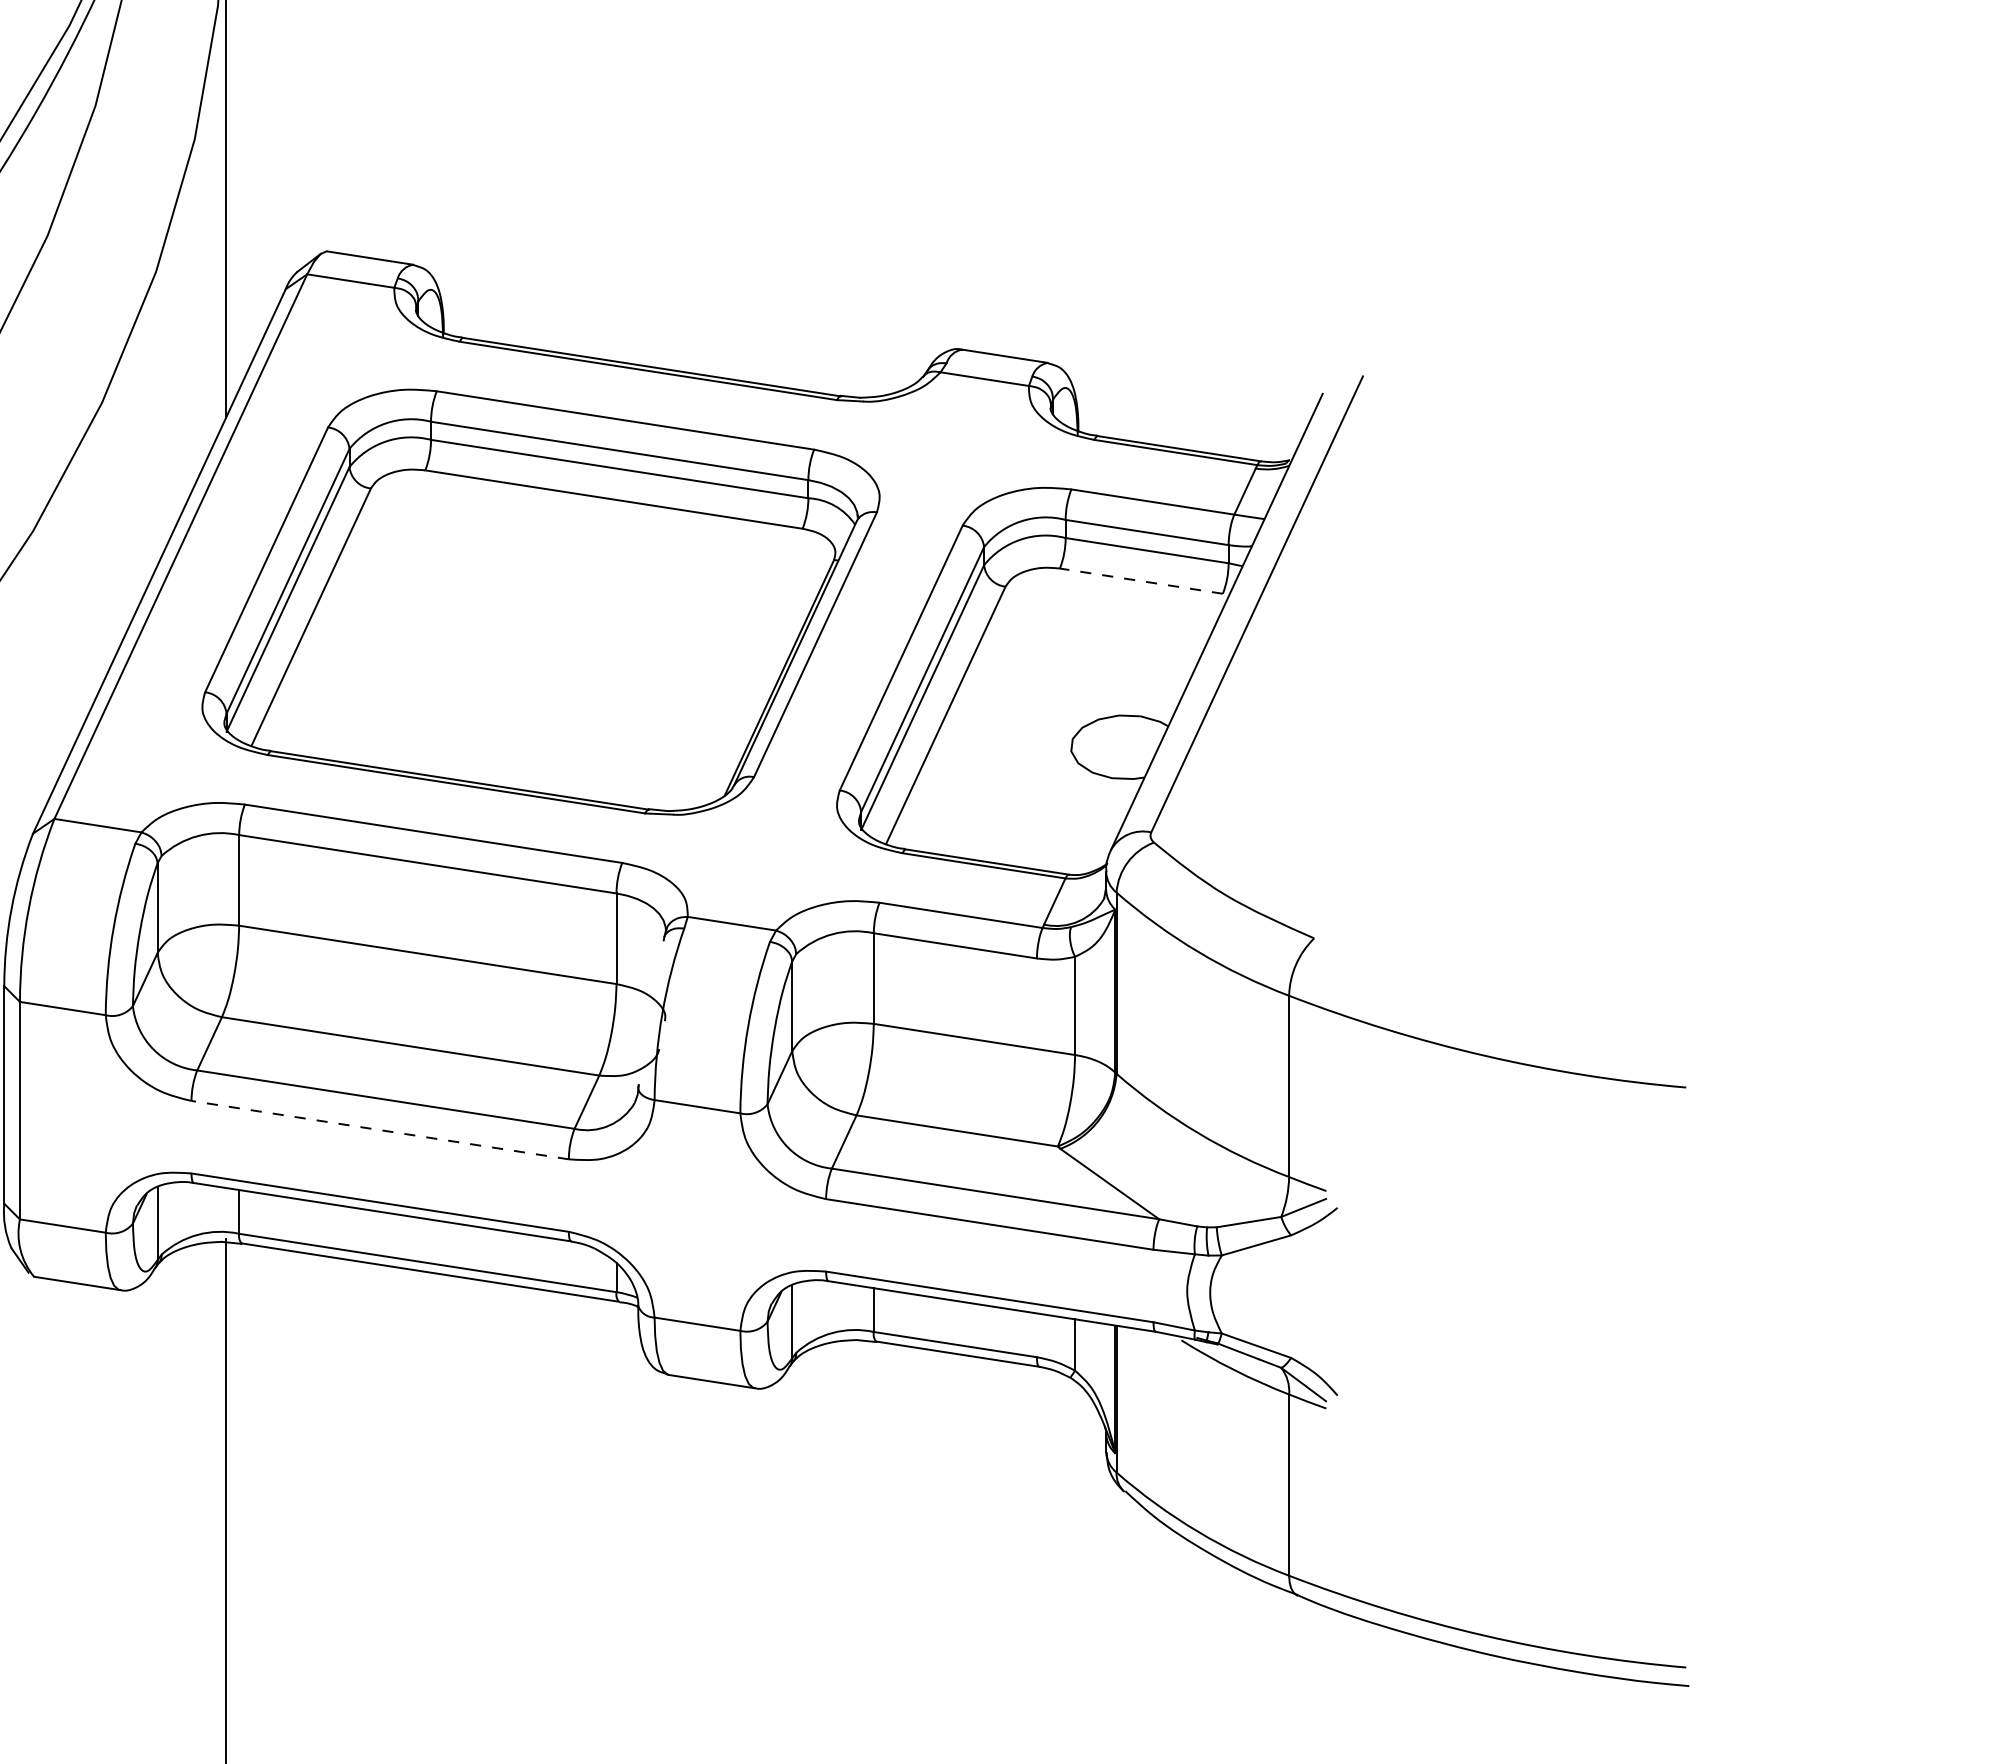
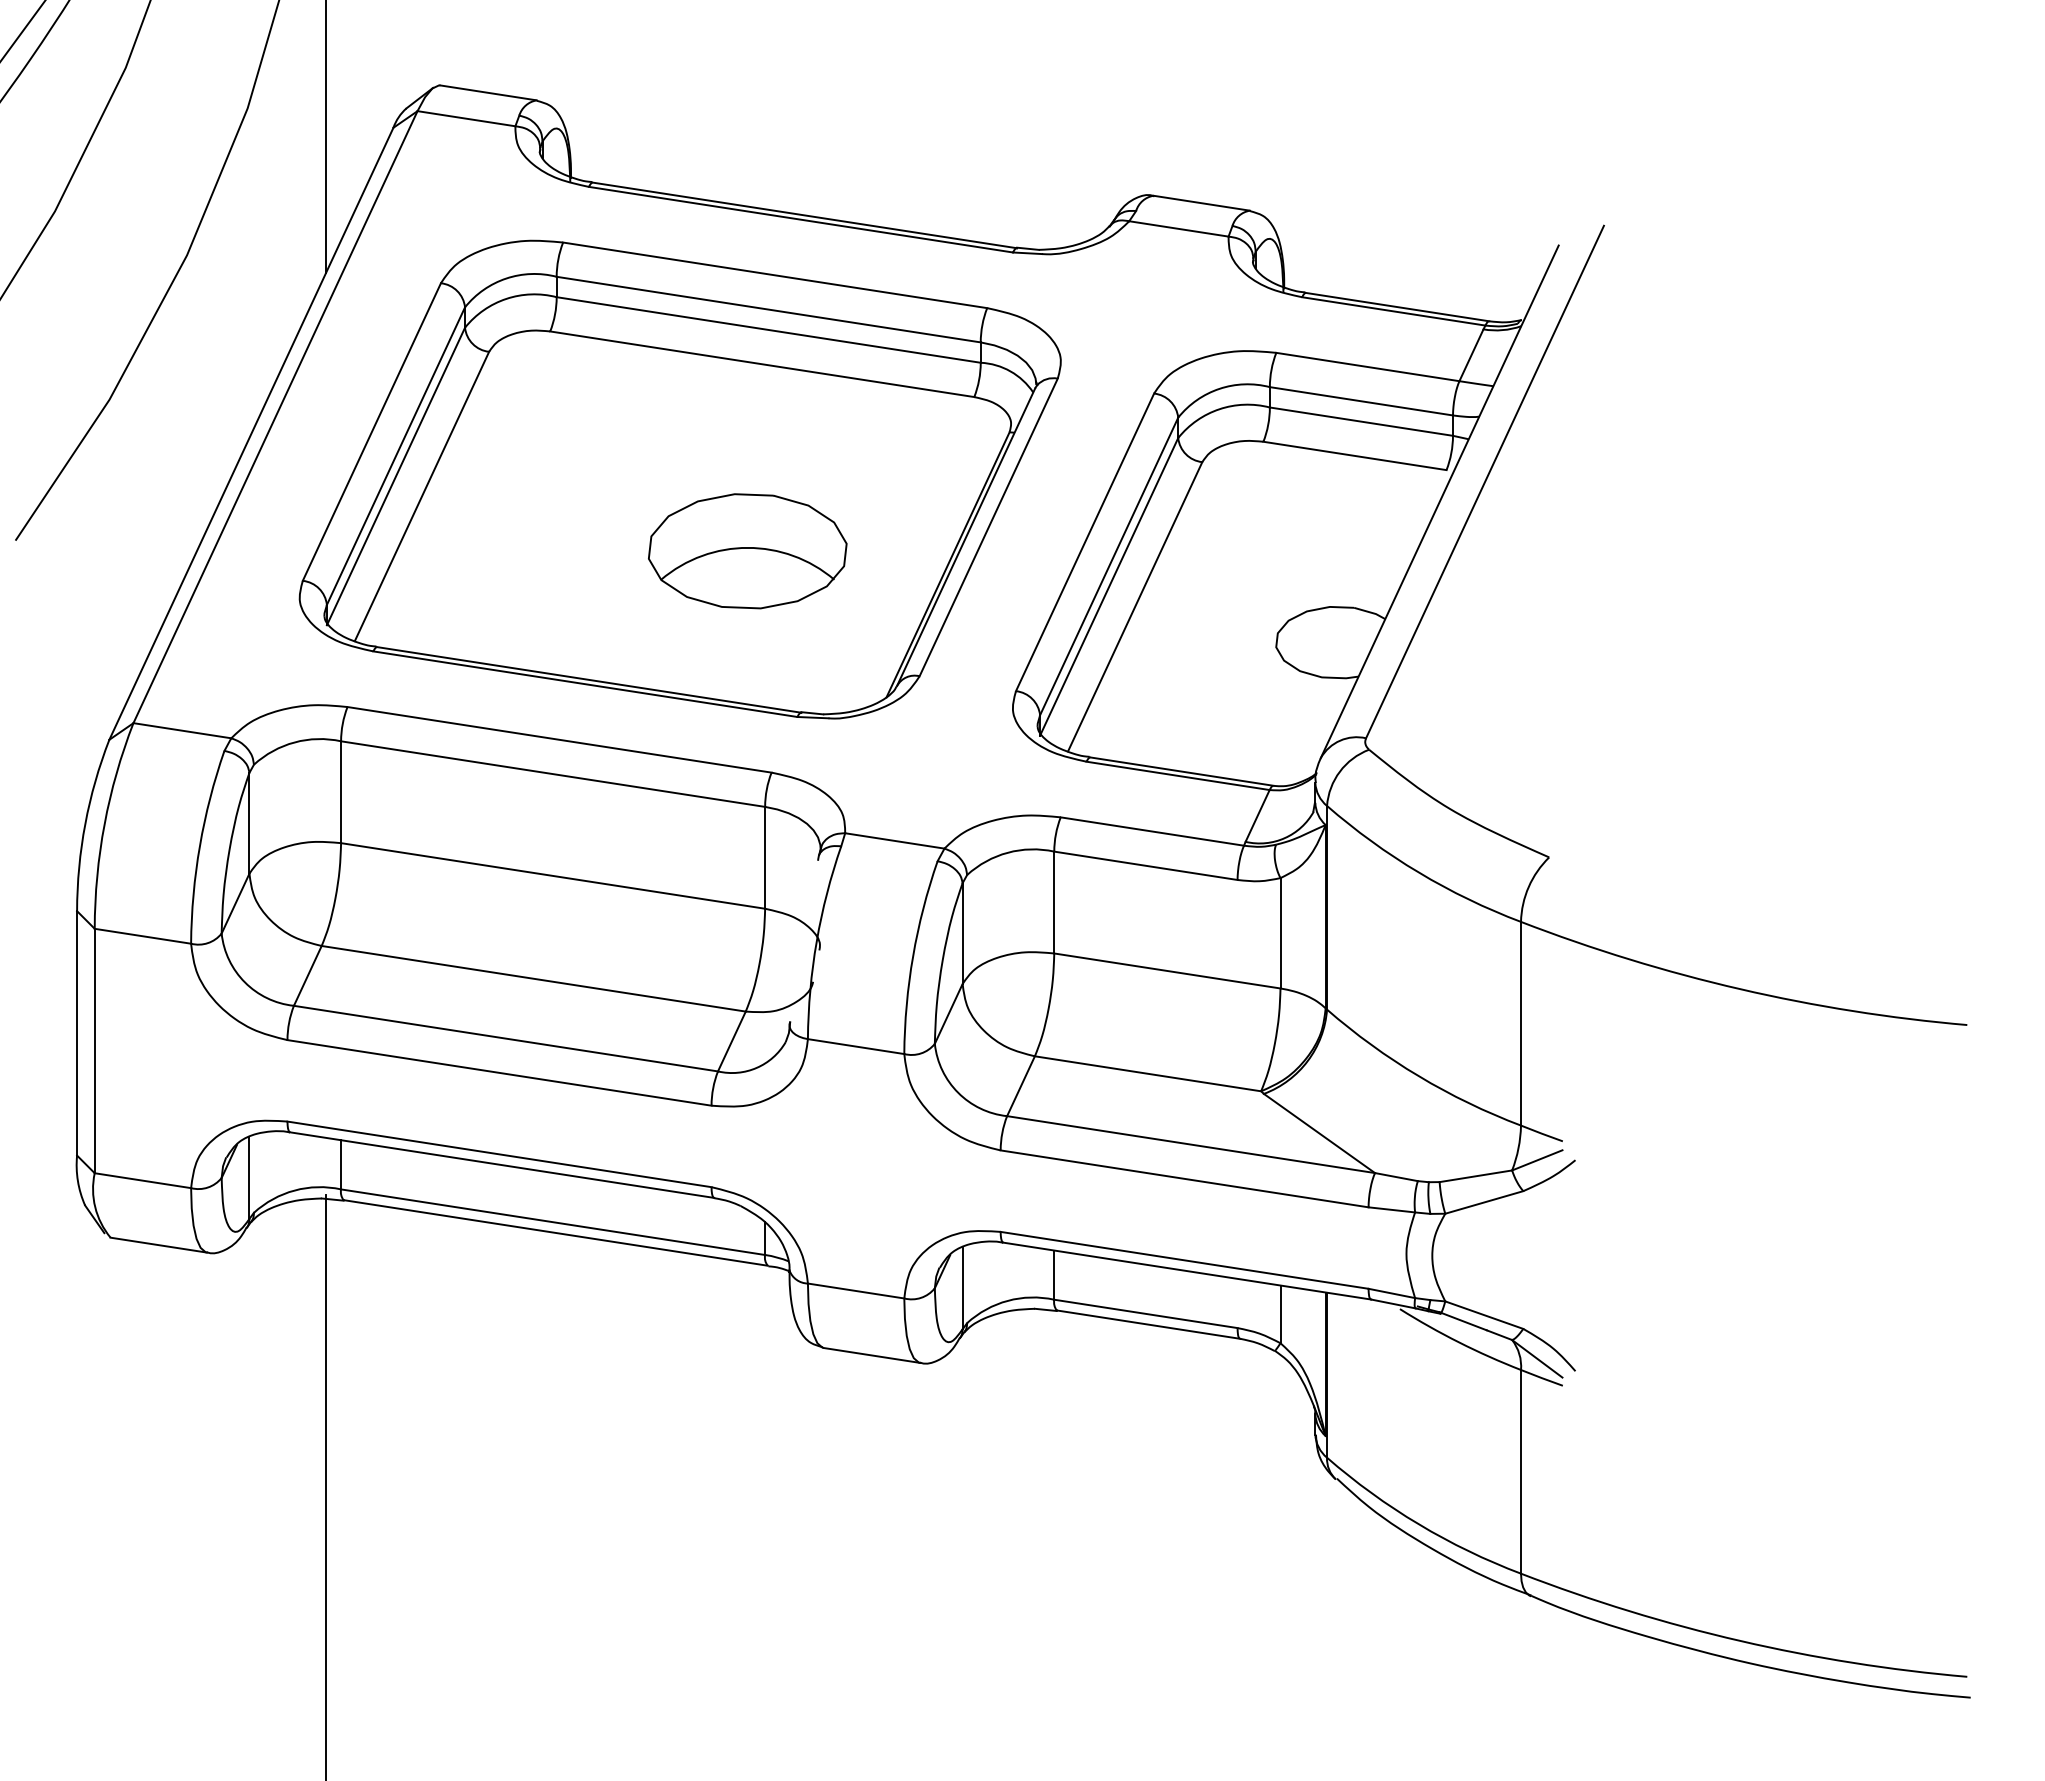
line: (1140, 581) -> (1353, 456), dashed -> solid
part: (600, 665) -> (747, 550), added
line: (380, 1130) -> (499, 1073), dashed -> solid

